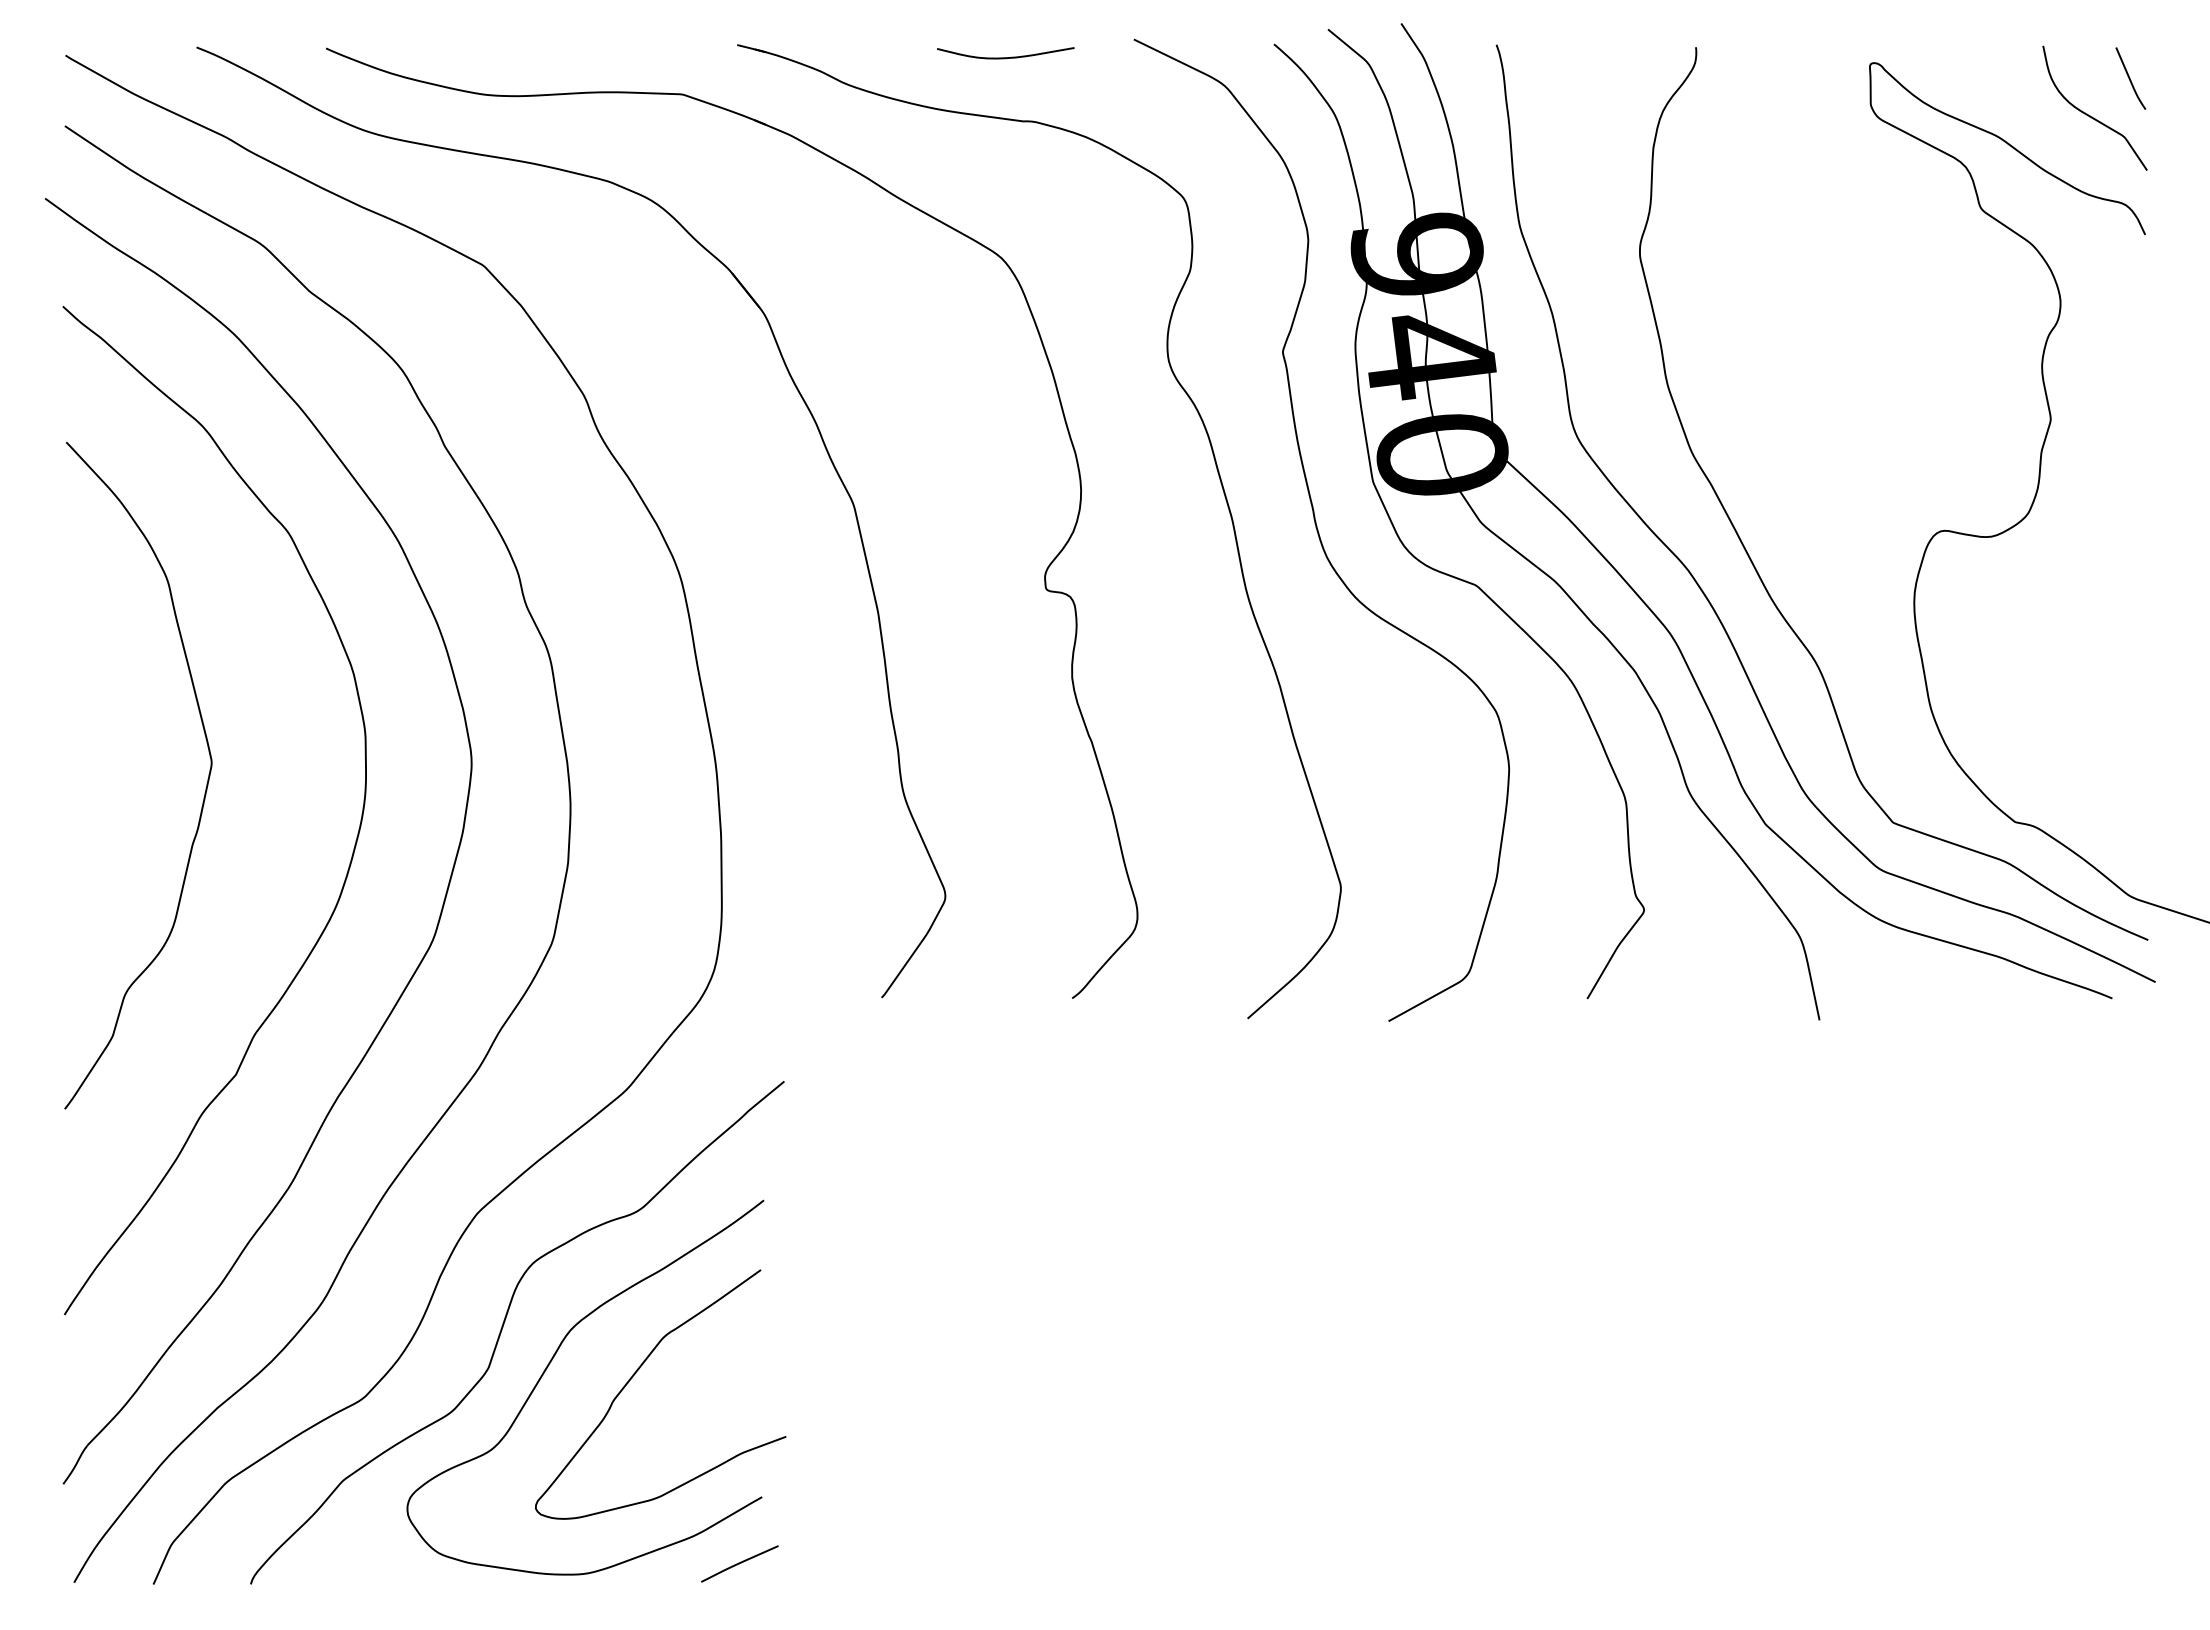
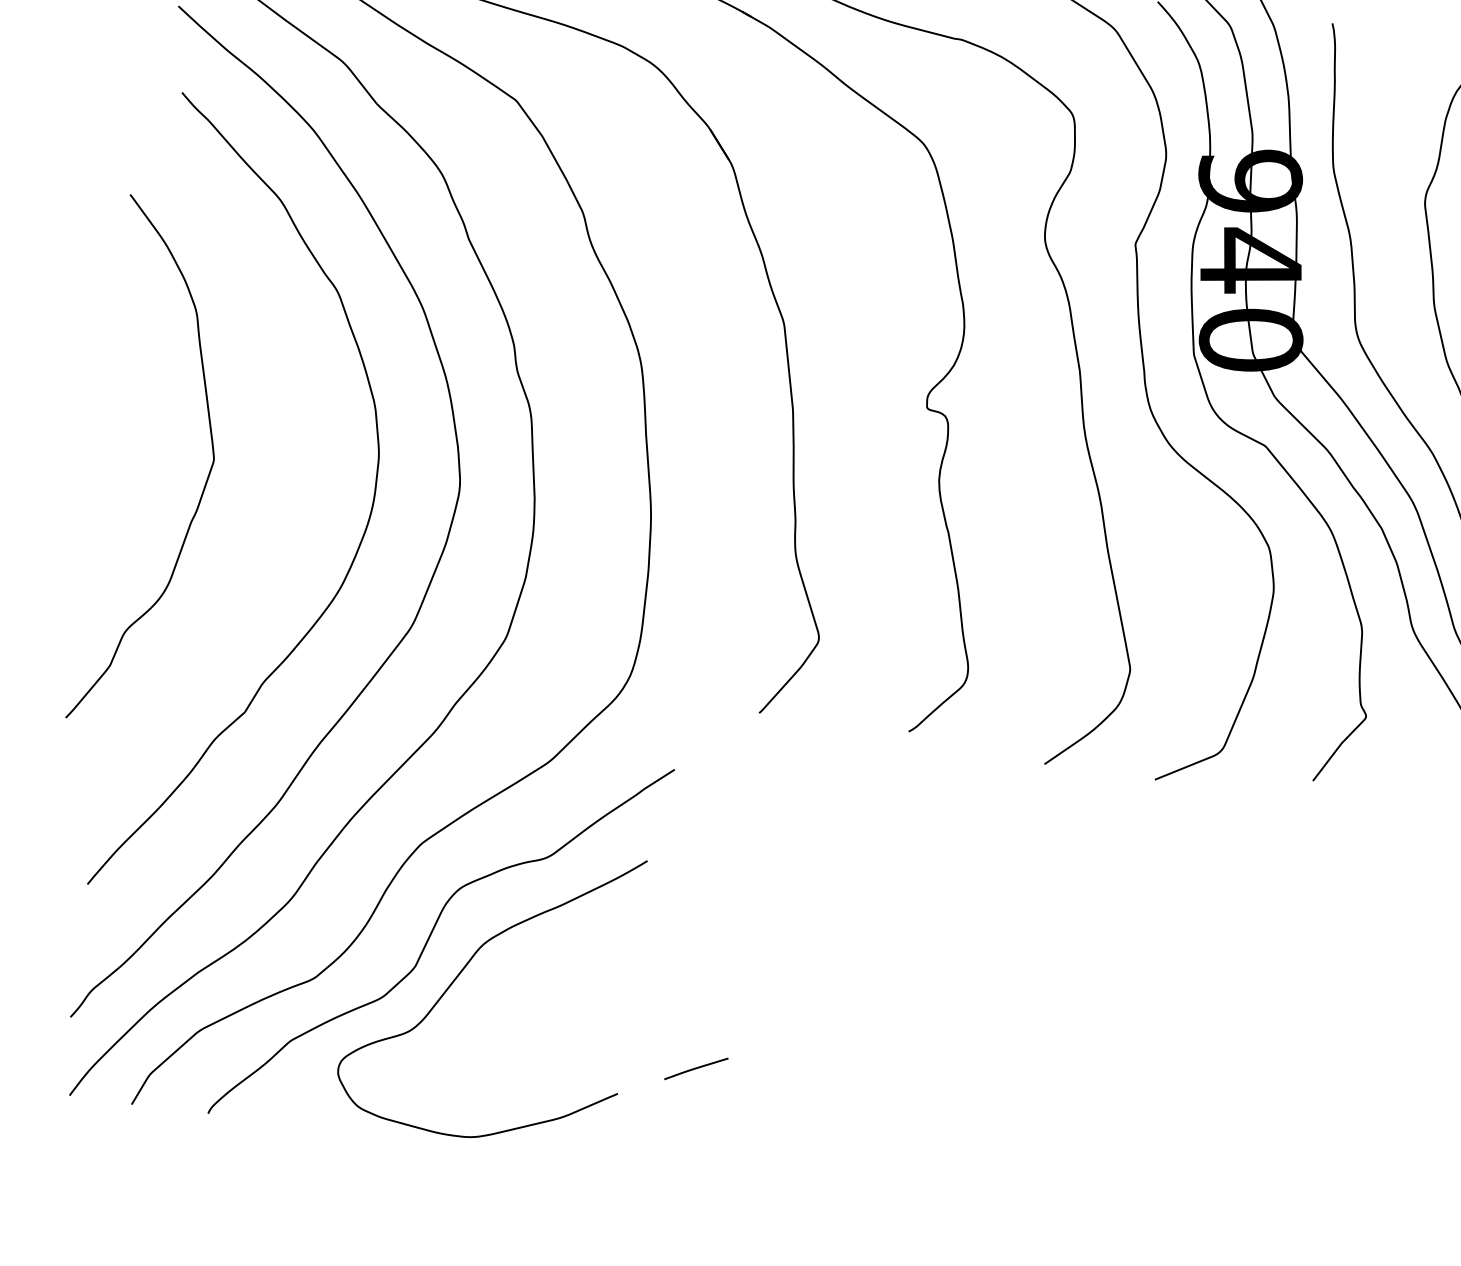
curve: (204, 792) -> (205, 482), moved
curve: (636, 1373) -> (530, 984), removed
line: (739, 1563) -> (696, 1068), moved

